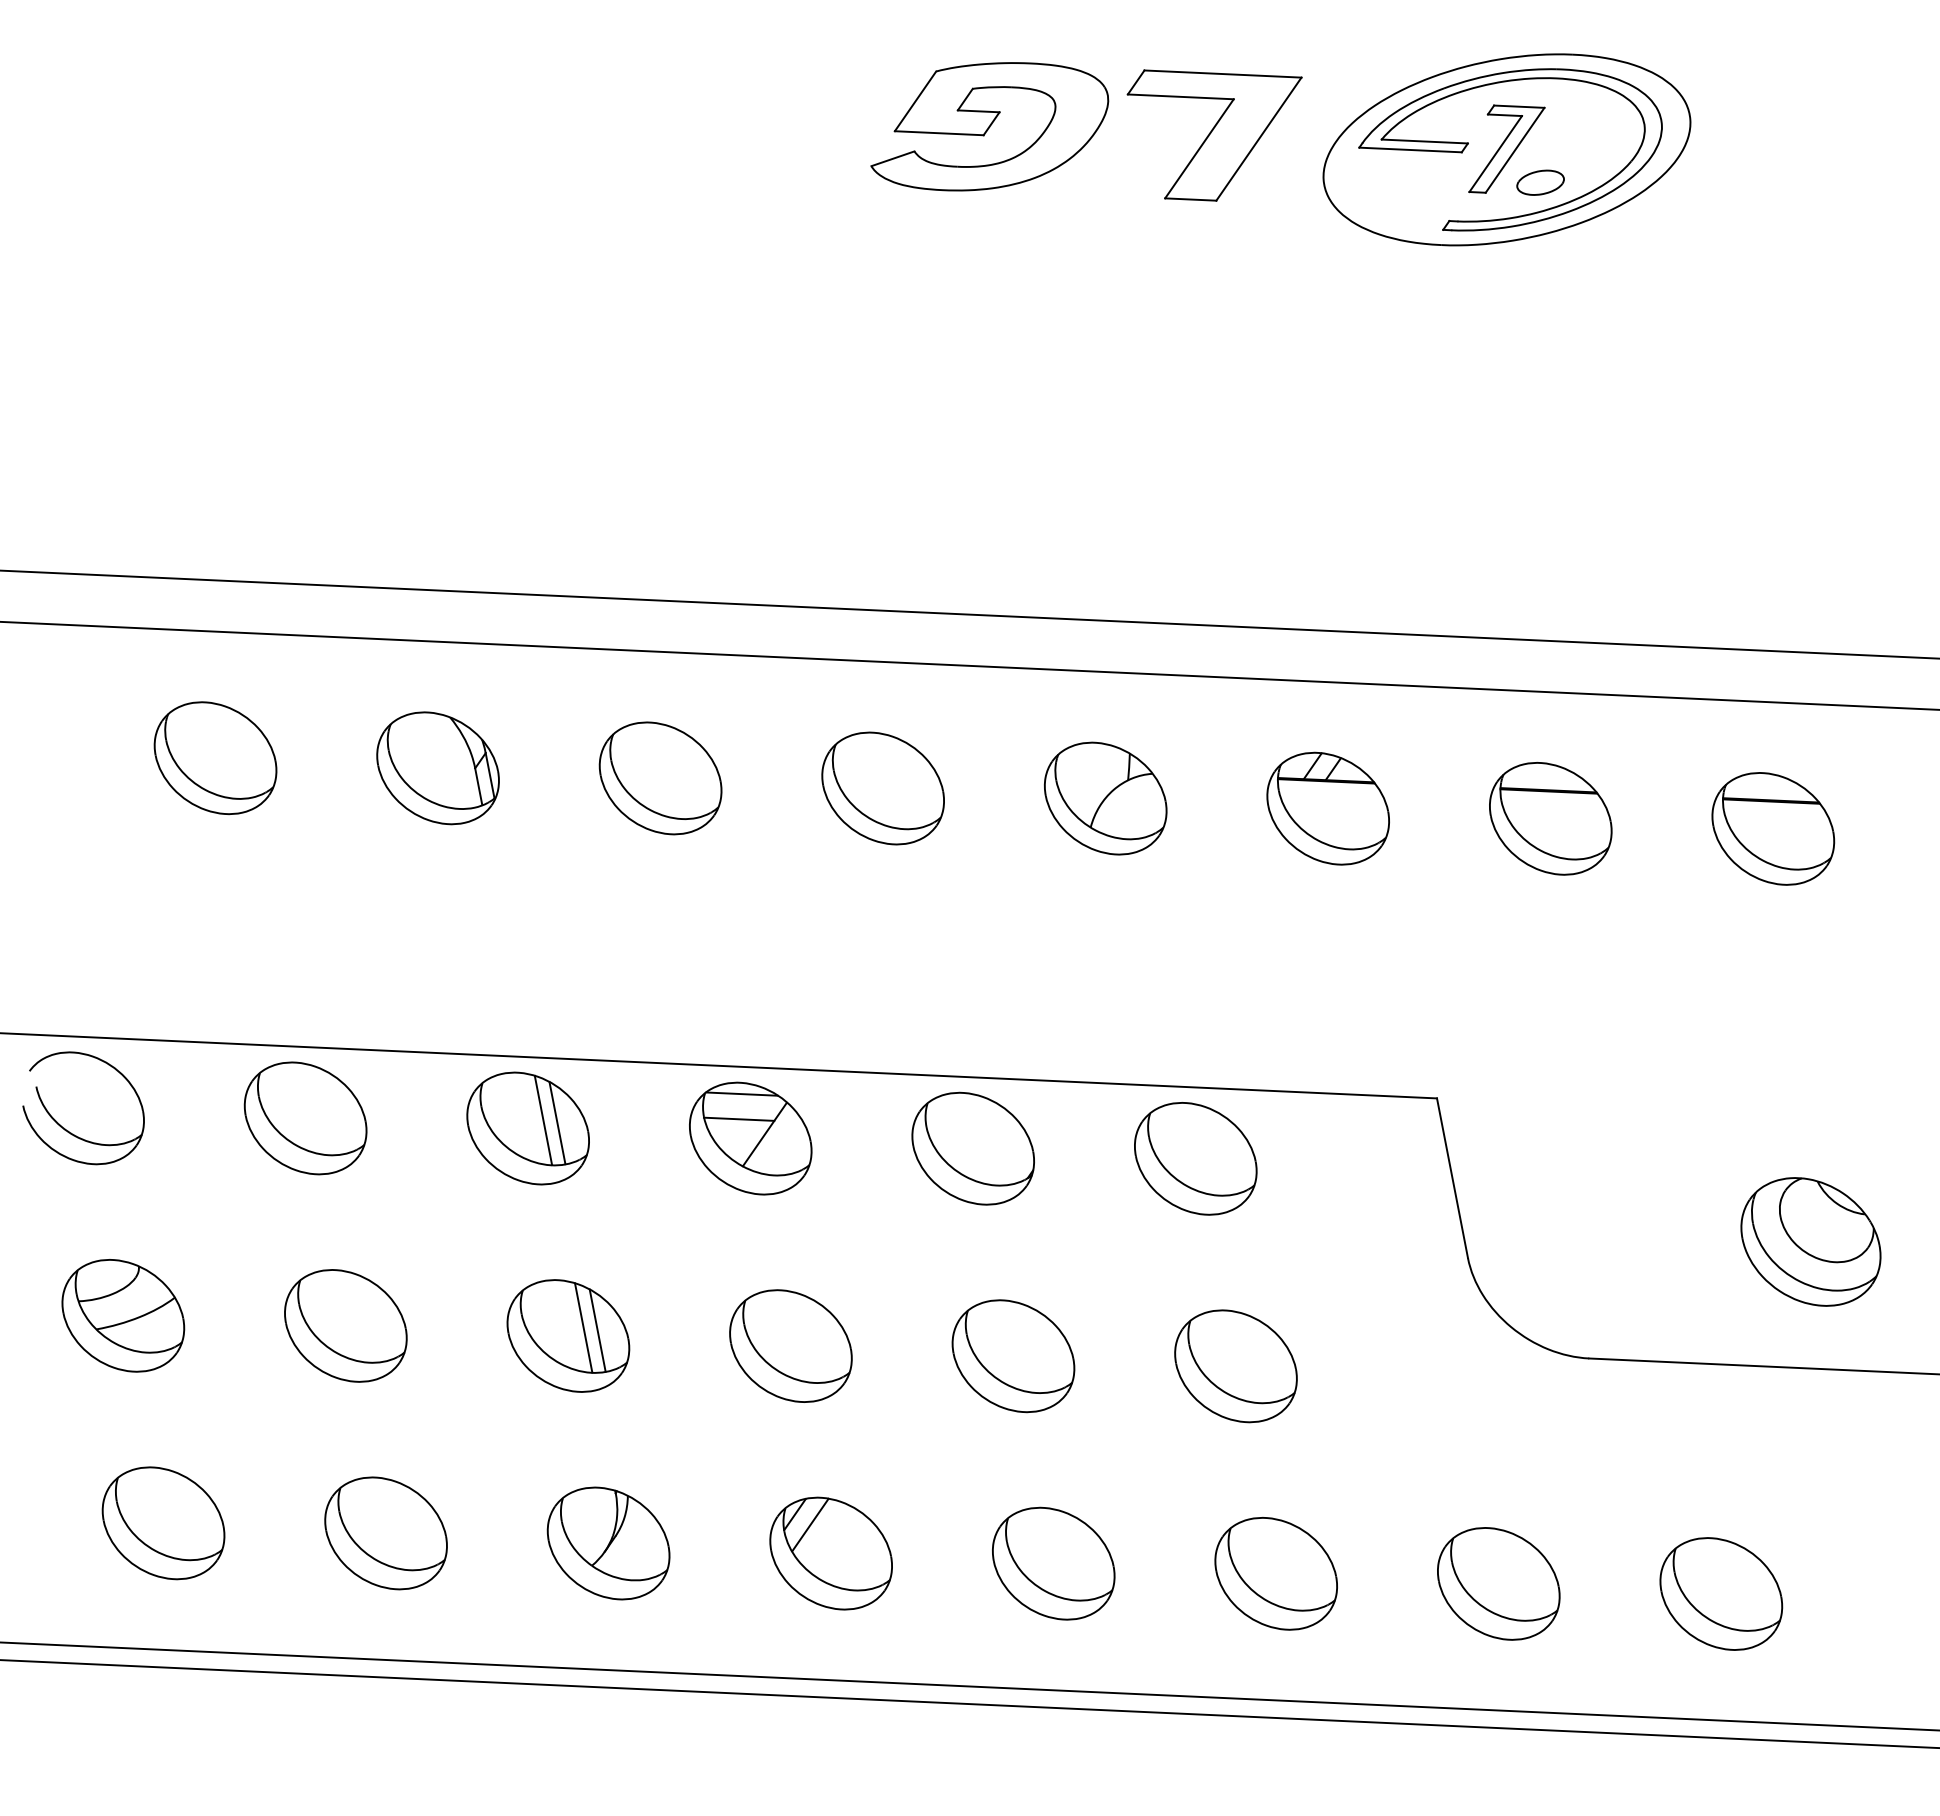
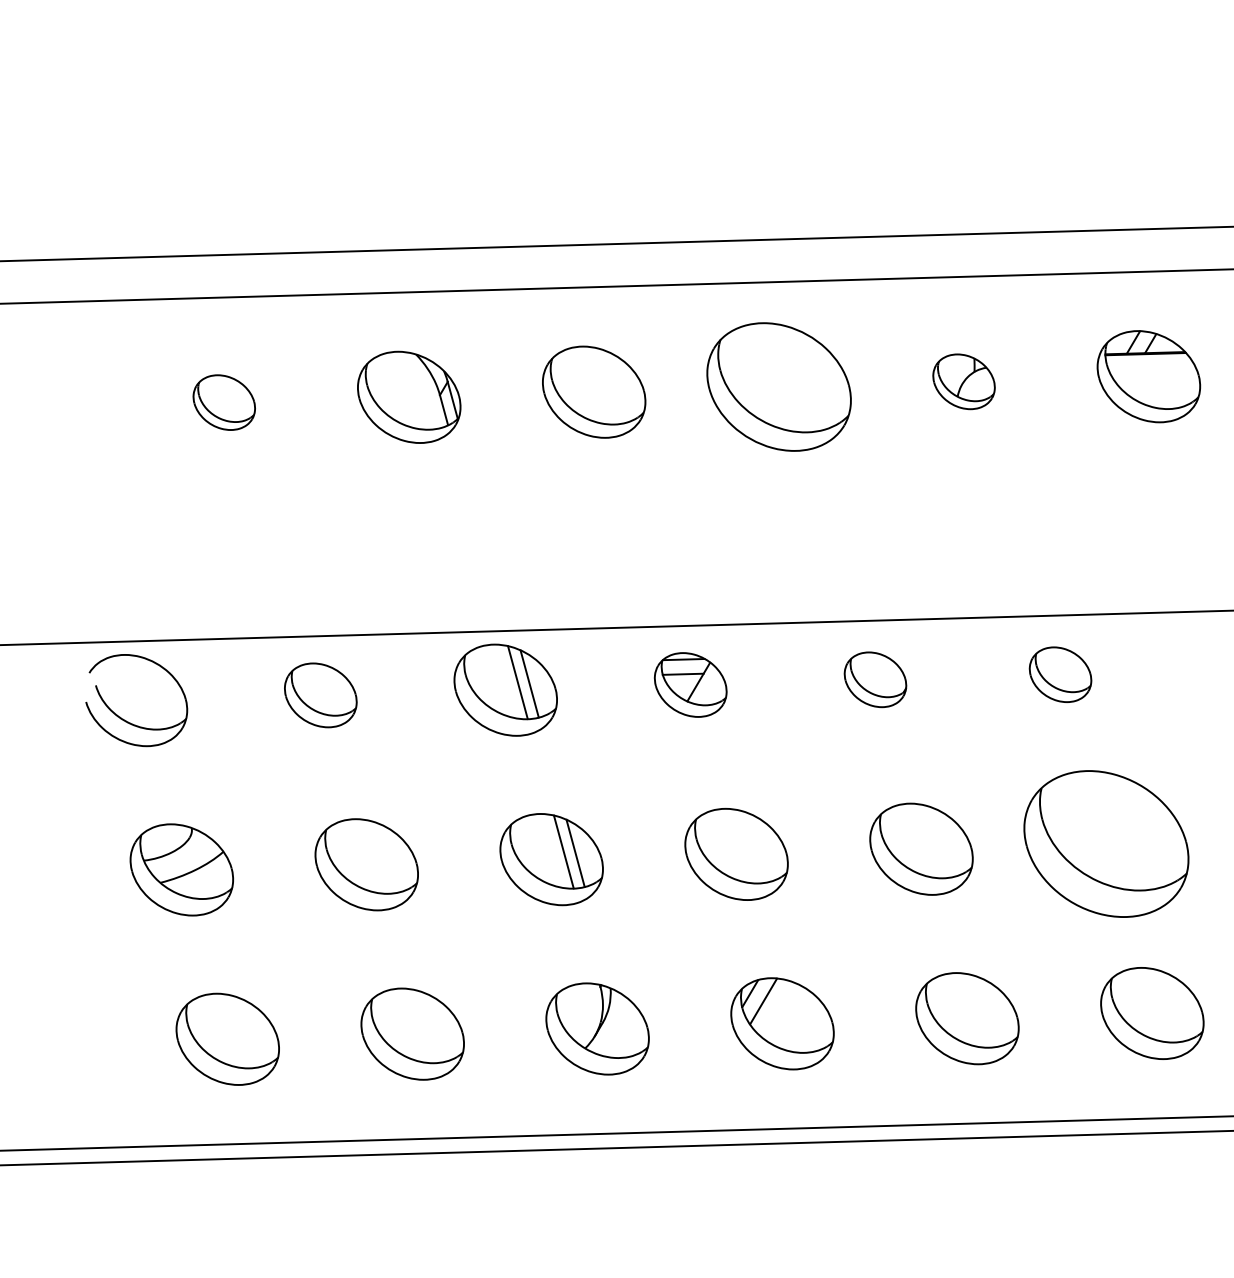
part: (215, 758) -> (224, 402), size x0.6
part: (882, 788) -> (778, 387), size x1.4
part: (1105, 798) -> (963, 381), size x0.6
part: (305, 1118) -> (320, 695), size x0.7
part: (750, 1138) -> (690, 684), size x0.7
part: (972, 1148) -> (874, 679), size x0.6
part: (1195, 1158) -> (1060, 674), size x0.6
part: (1235, 1366) -> (1106, 844), size x1.6

